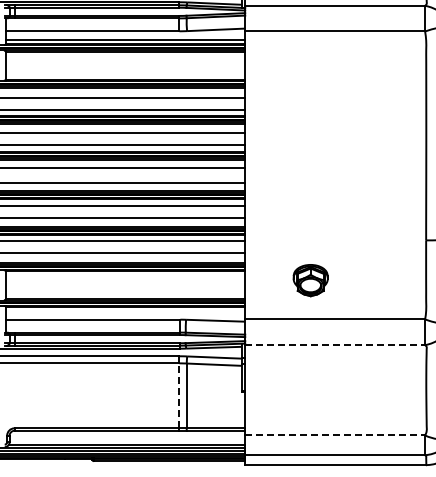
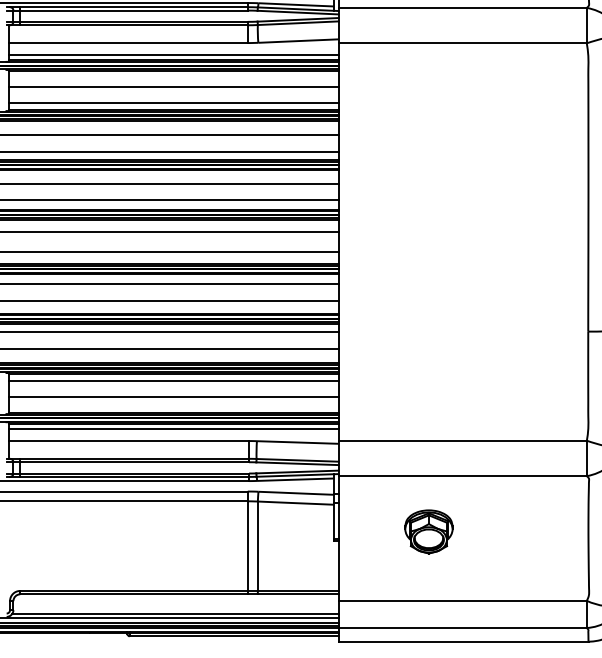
line: (125, 63) -> (173, 87), added
line: (125, 75) -> (173, 104), added
line: (125, 275) -> (173, 380), added
part: (310, 280) -> (428, 531), moved
line: (125, 287) -> (173, 396), added
line: (125, 310) -> (173, 428), added
line: (335, 345) -> (463, 476), dashed -> solid
line: (179, 395) -> (247, 545), dashed -> solid
line: (335, 435) -> (463, 600), dashed -> solid

